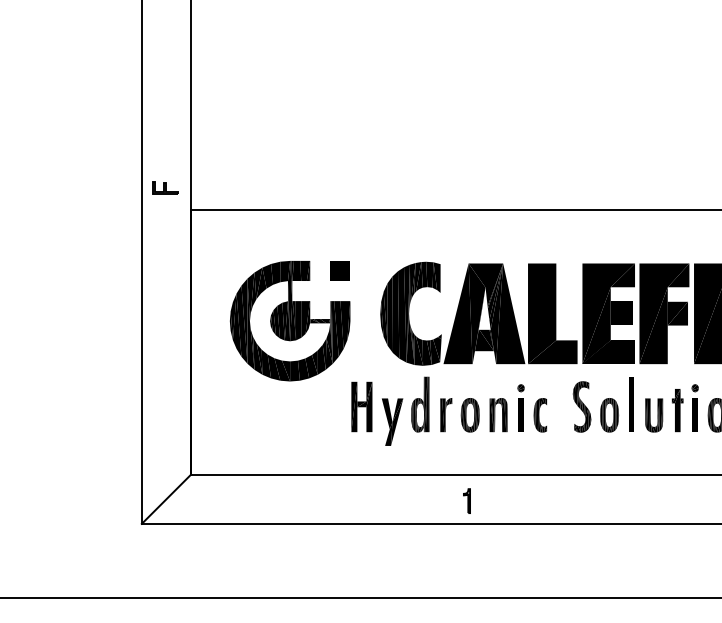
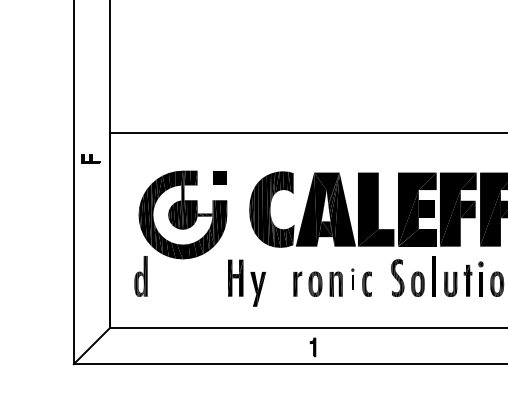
part: (165, 187) -> (91, 158), moved
part: (420, 404) -> (141, 276), moved
part: (520, 407) -> (352, 278), size x0.6

